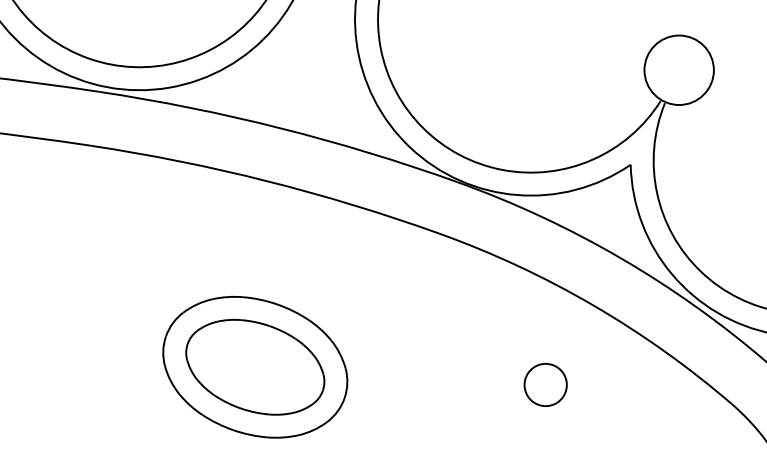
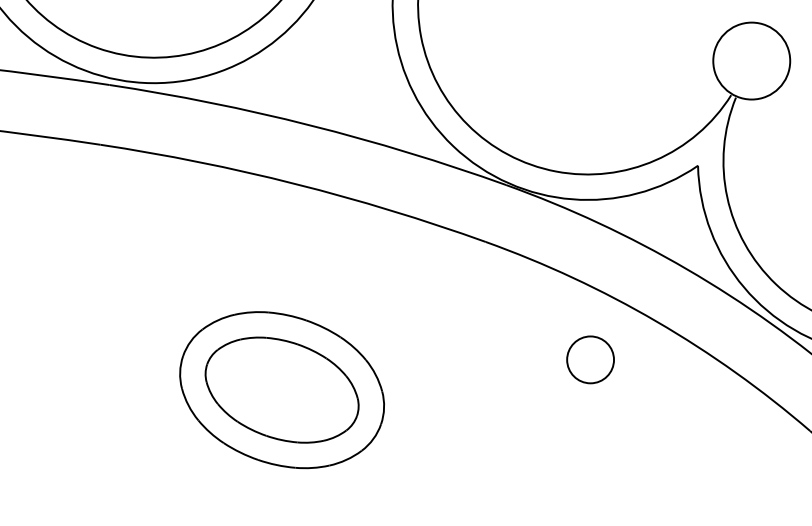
circle: (545, 384) -> (590, 359), moved

